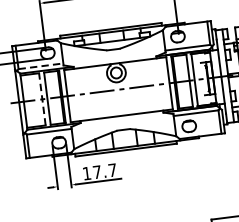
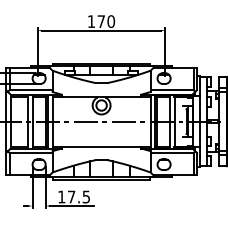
line: (41, 66) -> (31, 90), dashed -> solid
line: (42, 99) -> (28, 121), dashed -> solid
text: (111, 169) -> (85, 196), 17.7 -> 17.5

